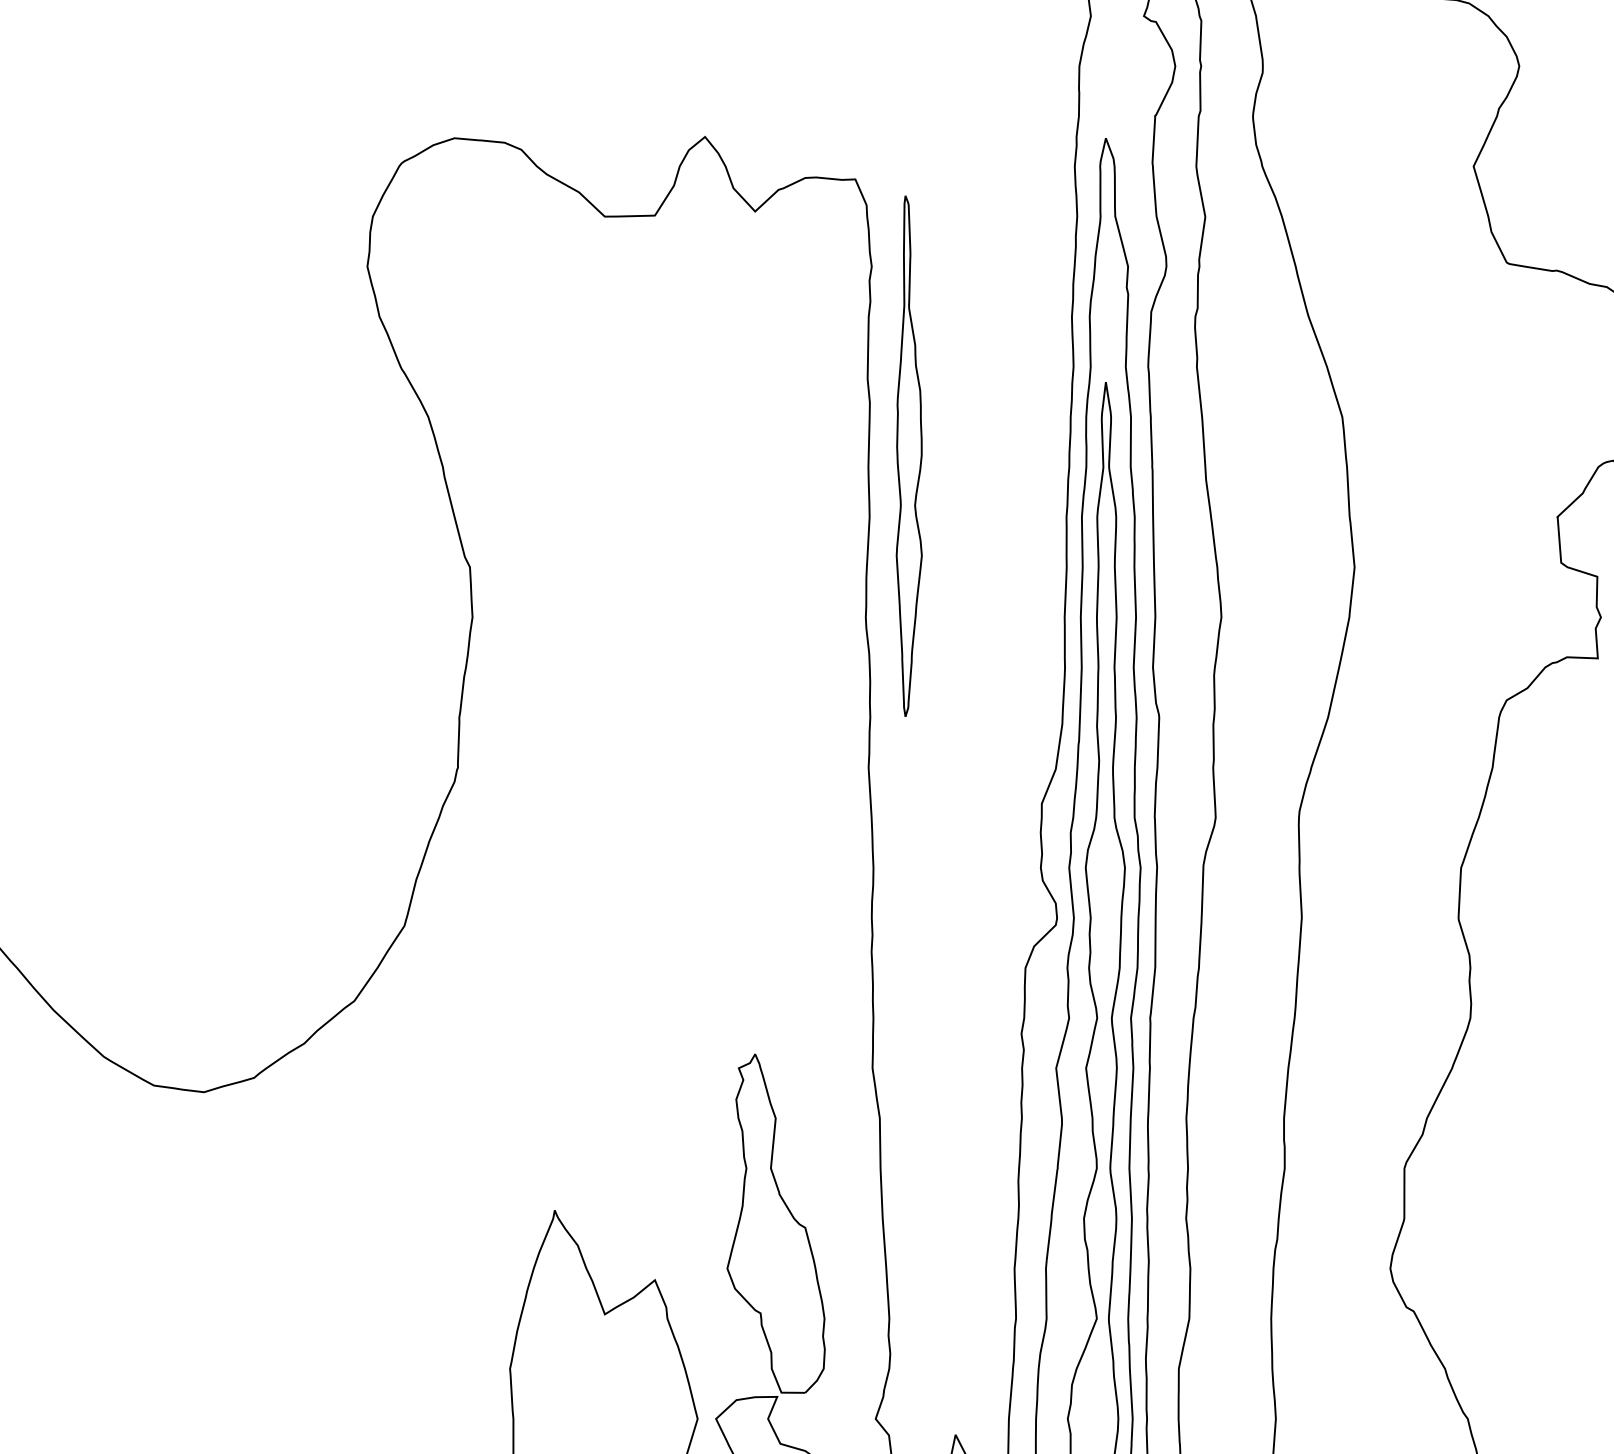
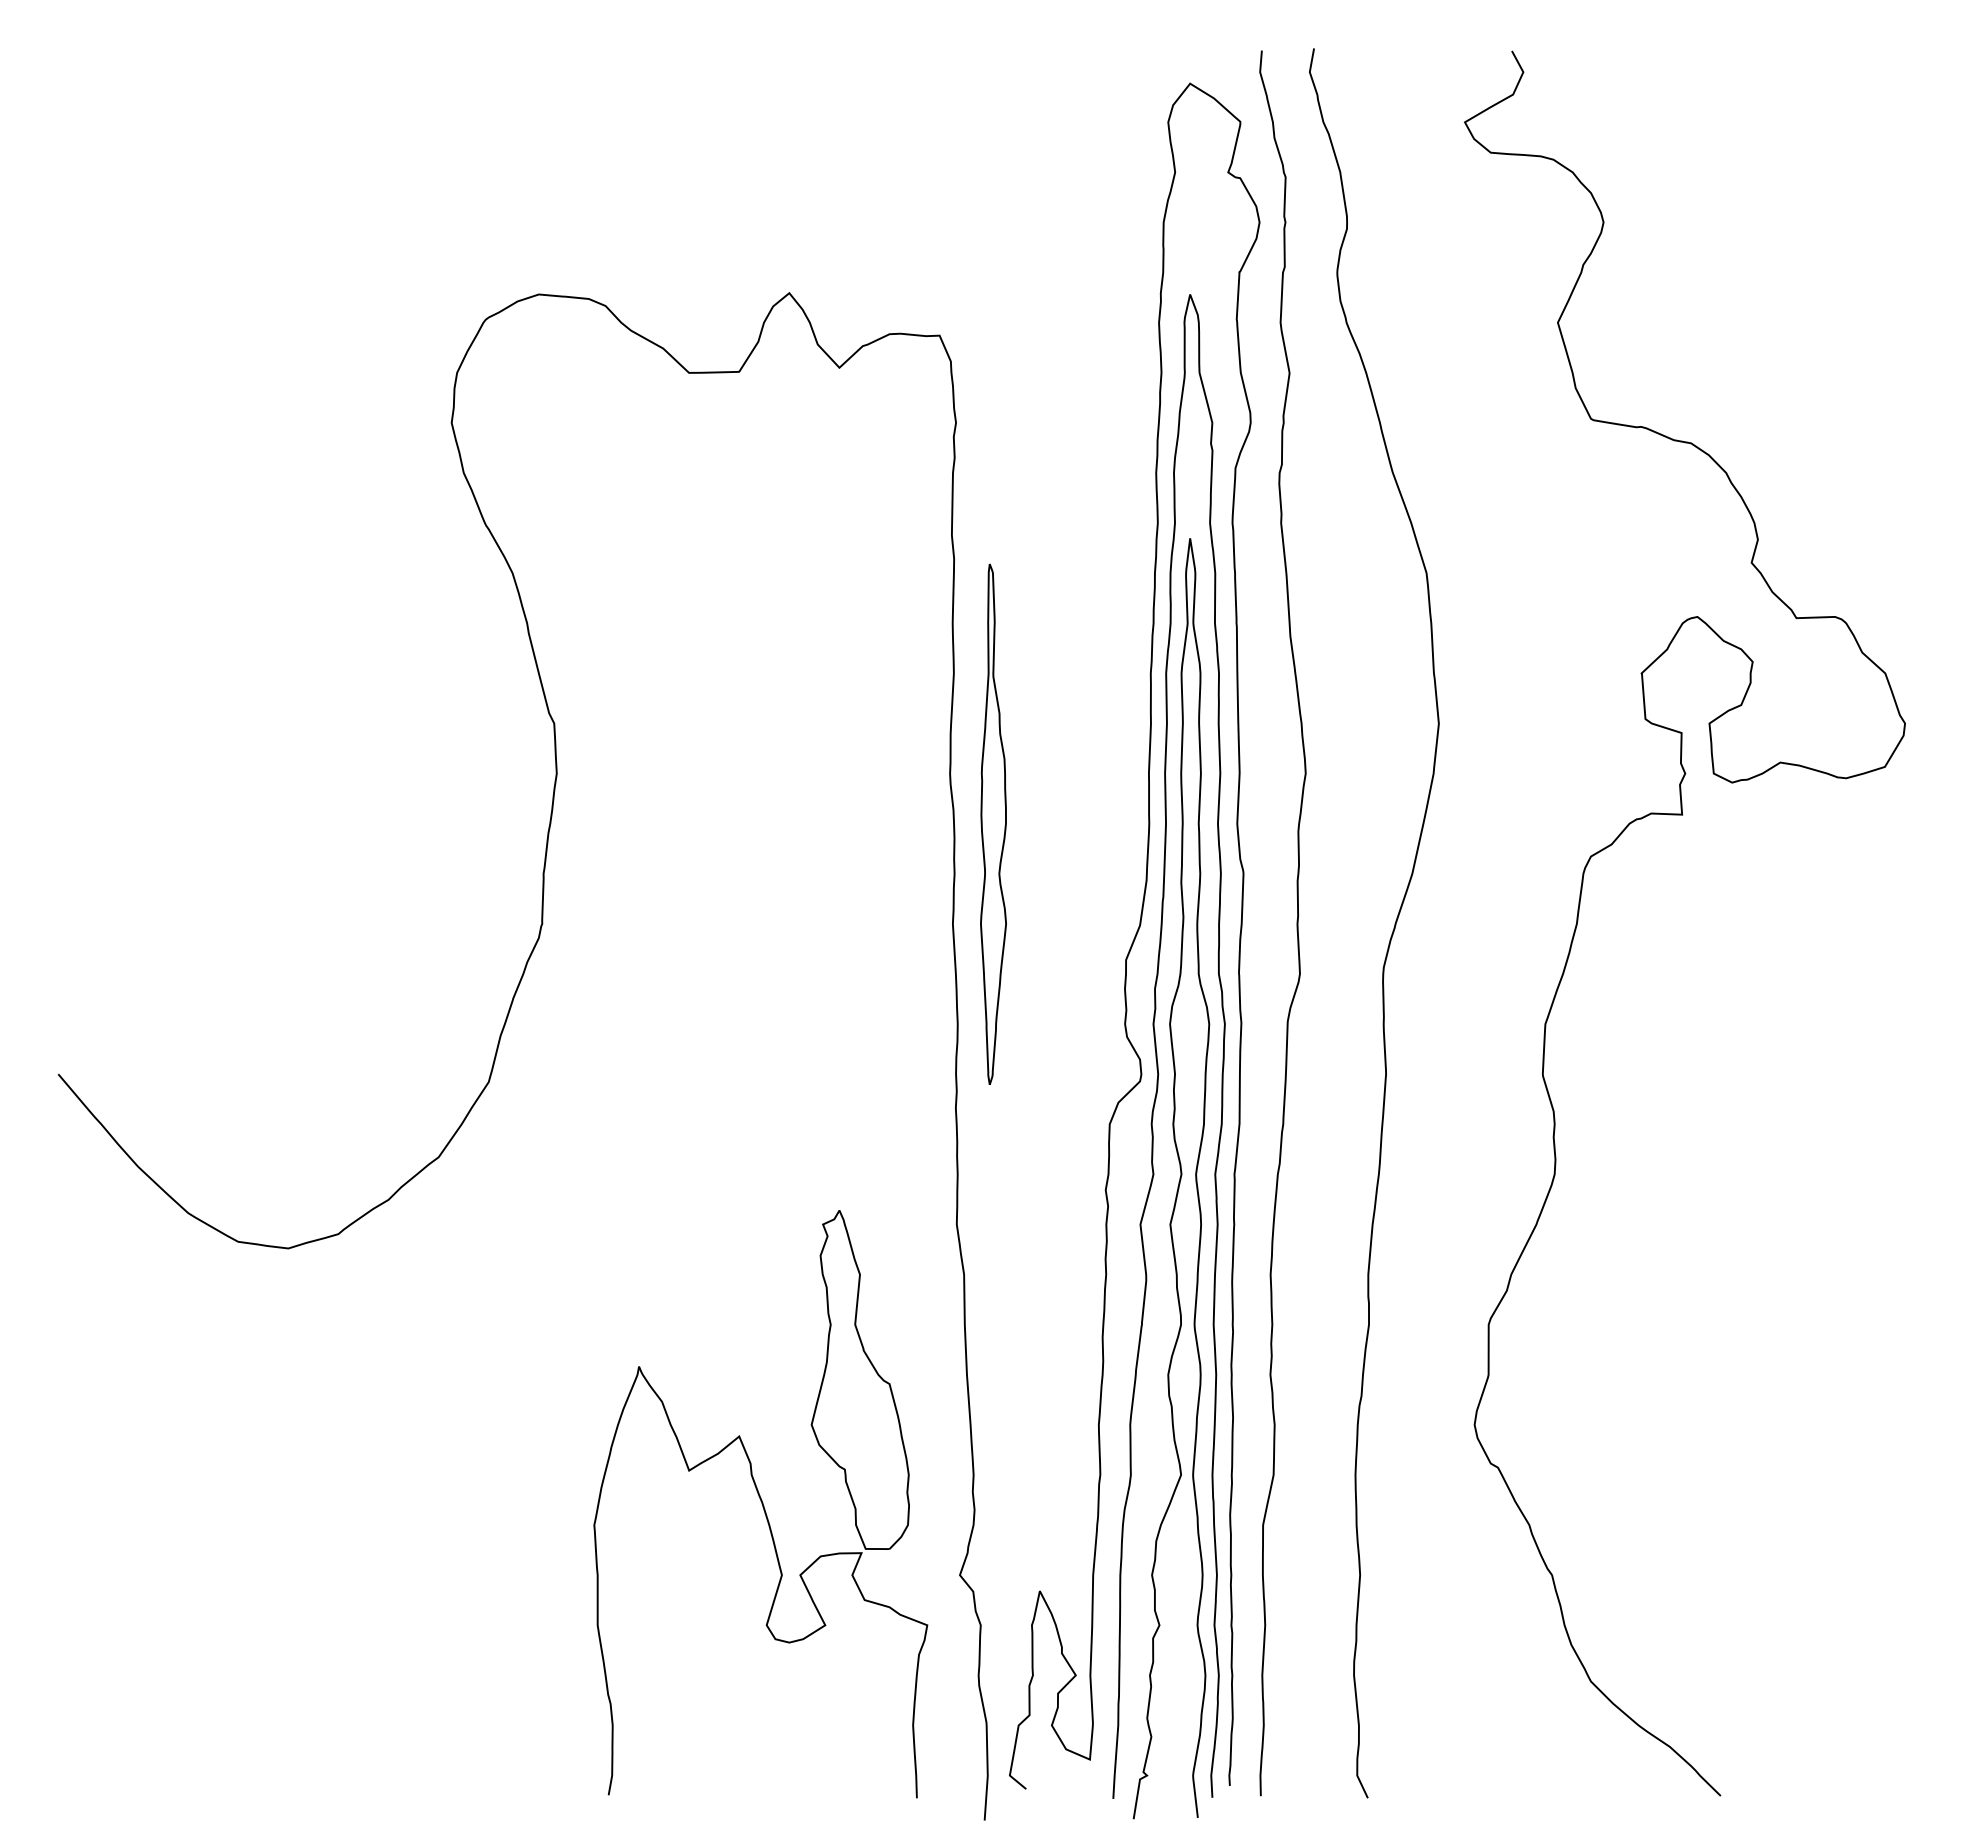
part: (909, 455) -> (993, 823), moved

